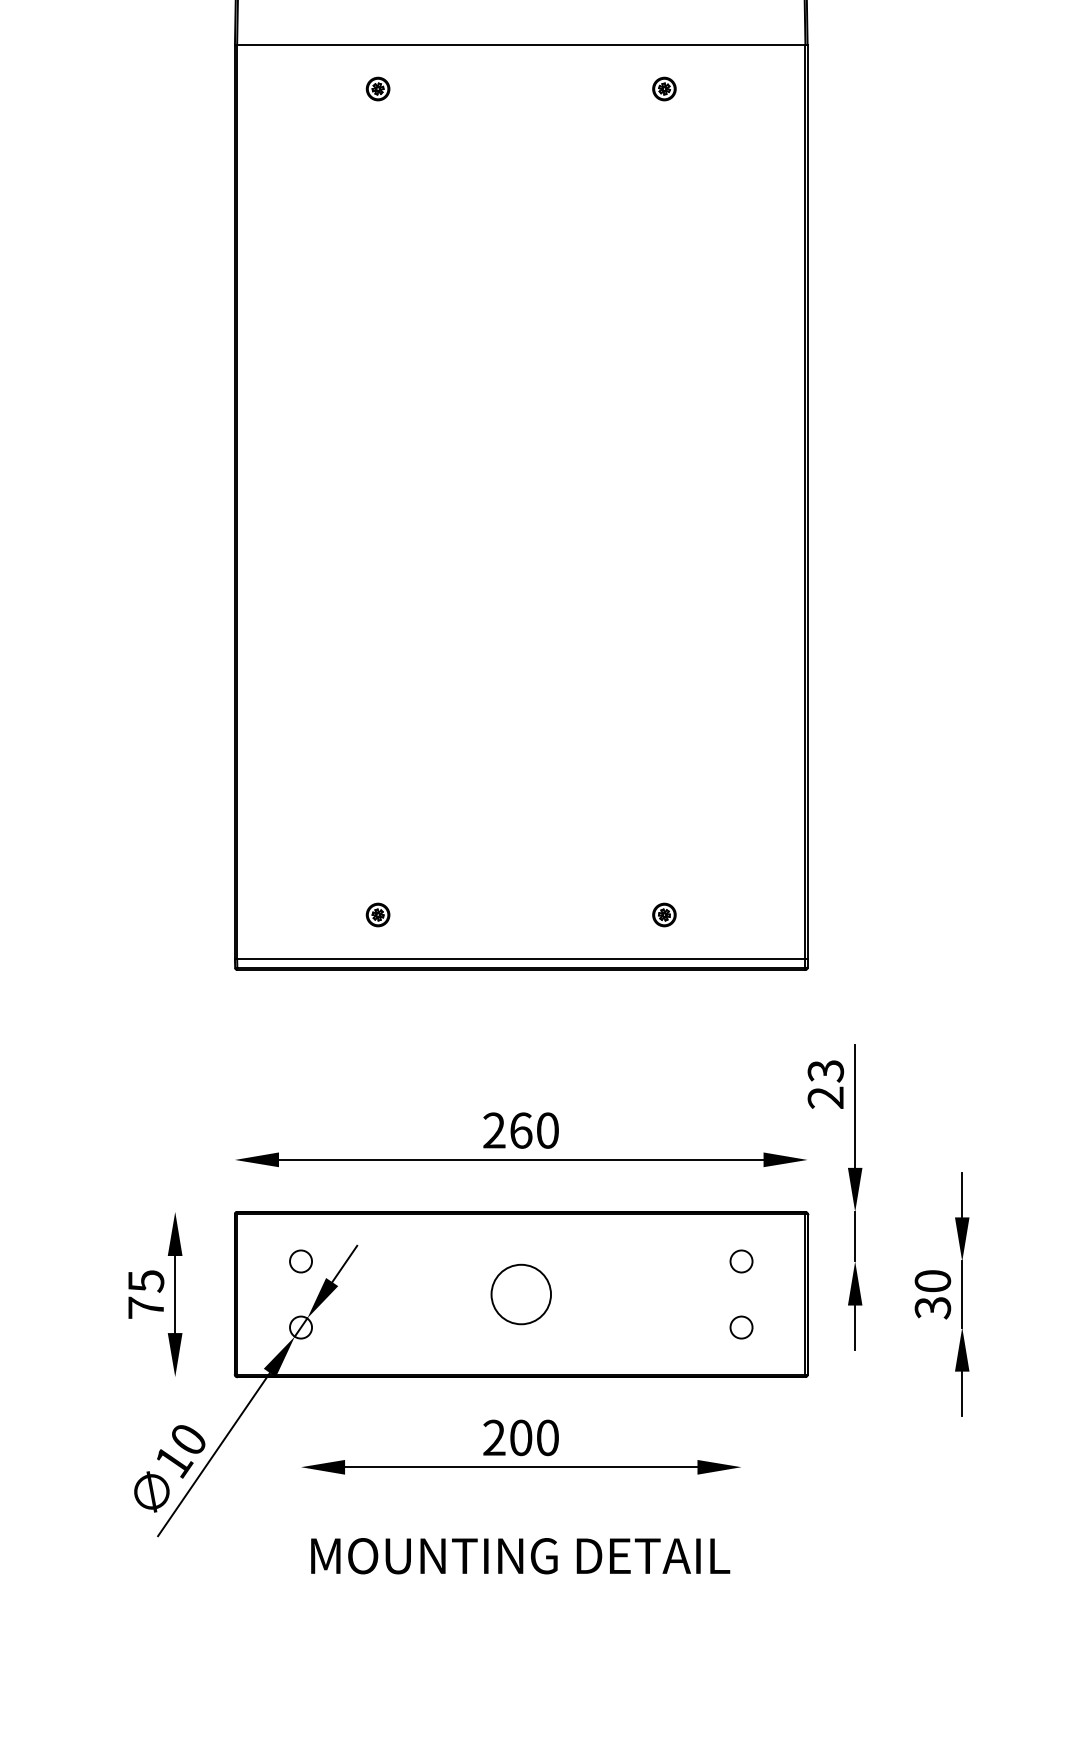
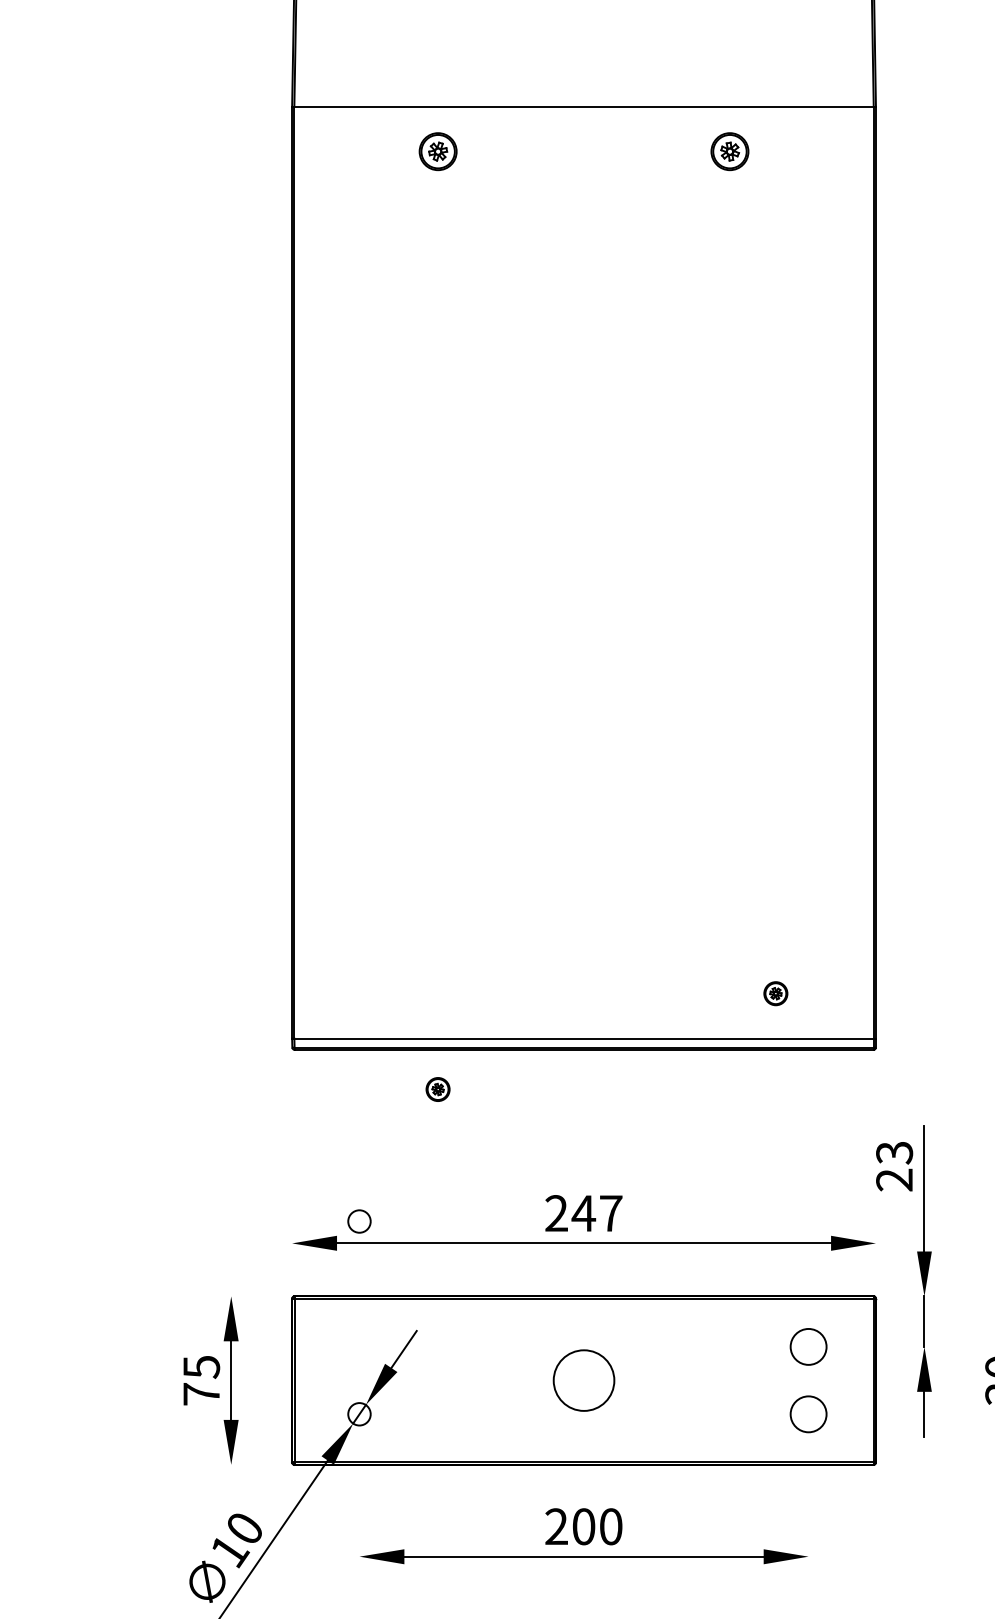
part: (377, 88) -> (437, 151), size x1.6
part: (664, 88) -> (730, 151), size x1.6
part: (377, 914) -> (437, 1089), moved
part: (664, 914) -> (775, 993), moved
text: (533, 1130) -> (596, 1213), 260 -> 247
circle: (300, 1261) -> (358, 1221), moved
circle: (741, 1261) -> (808, 1346), size x1.6
circle: (741, 1327) -> (808, 1414), size x1.6

